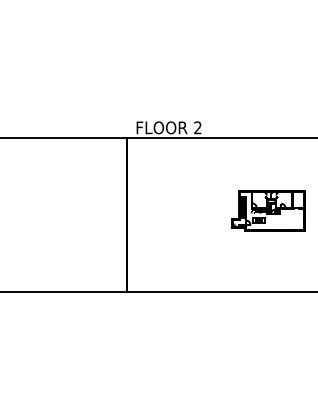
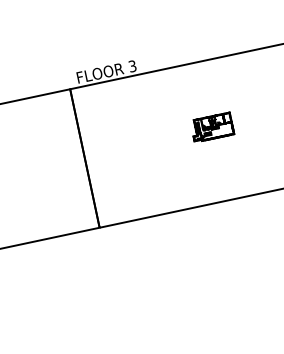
text: (197, 127) -> (132, 66), 2 -> 3
part: (268, 210) -> (212, 127), size x0.6

